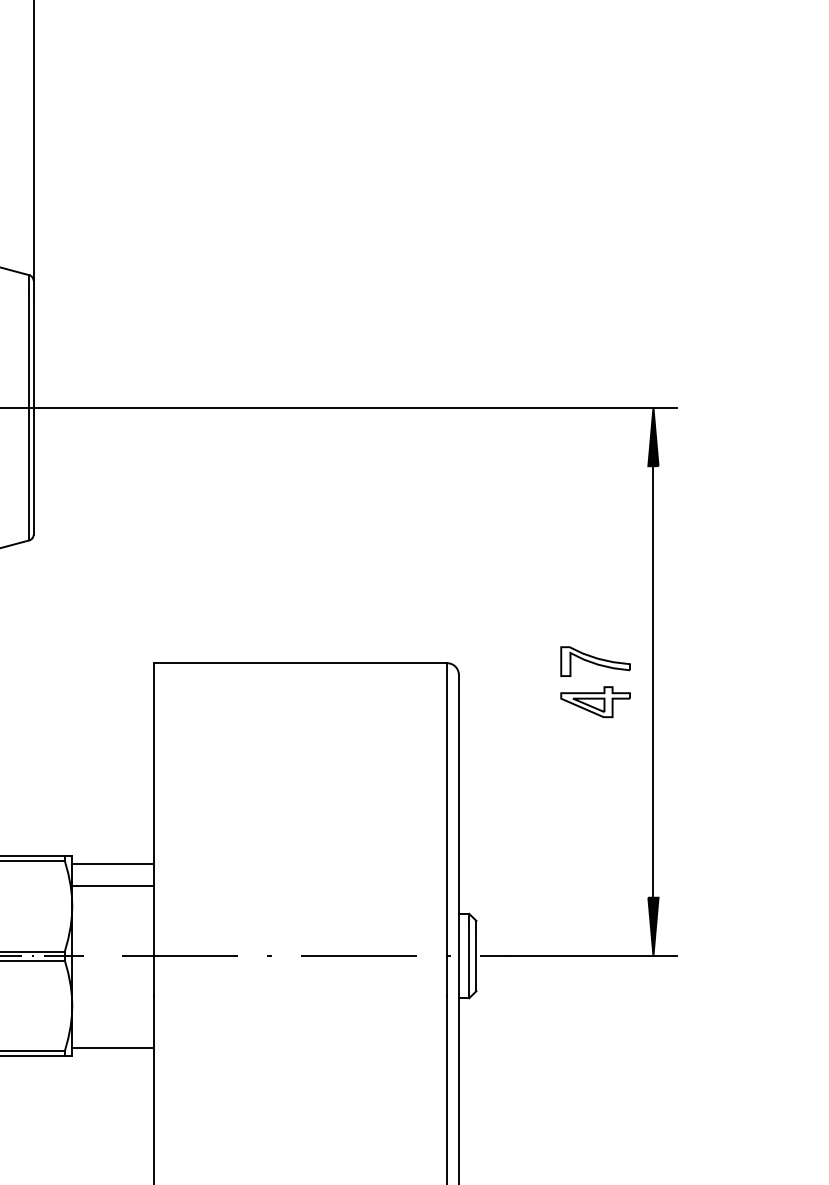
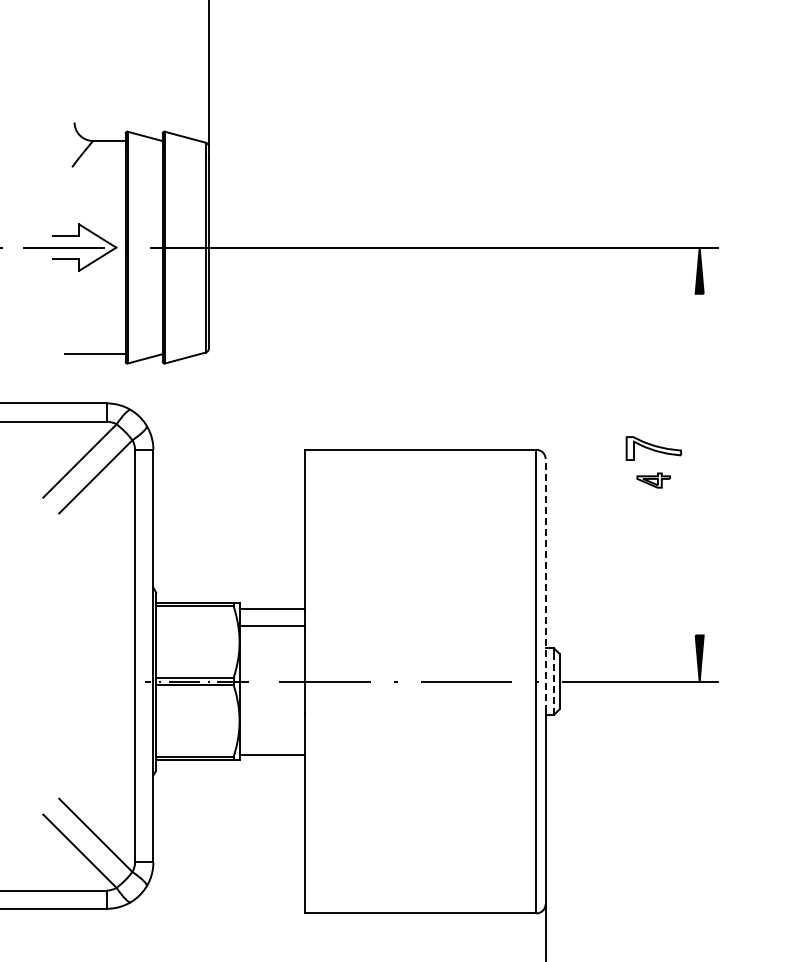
line: (653, 681) -> (699, 464), removed
part: (595, 701) -> (653, 480), size x0.6
line: (458, 833) -> (545, 584), solid -> dashed
line: (468, 959) -> (553, 684), solid -> dashed

